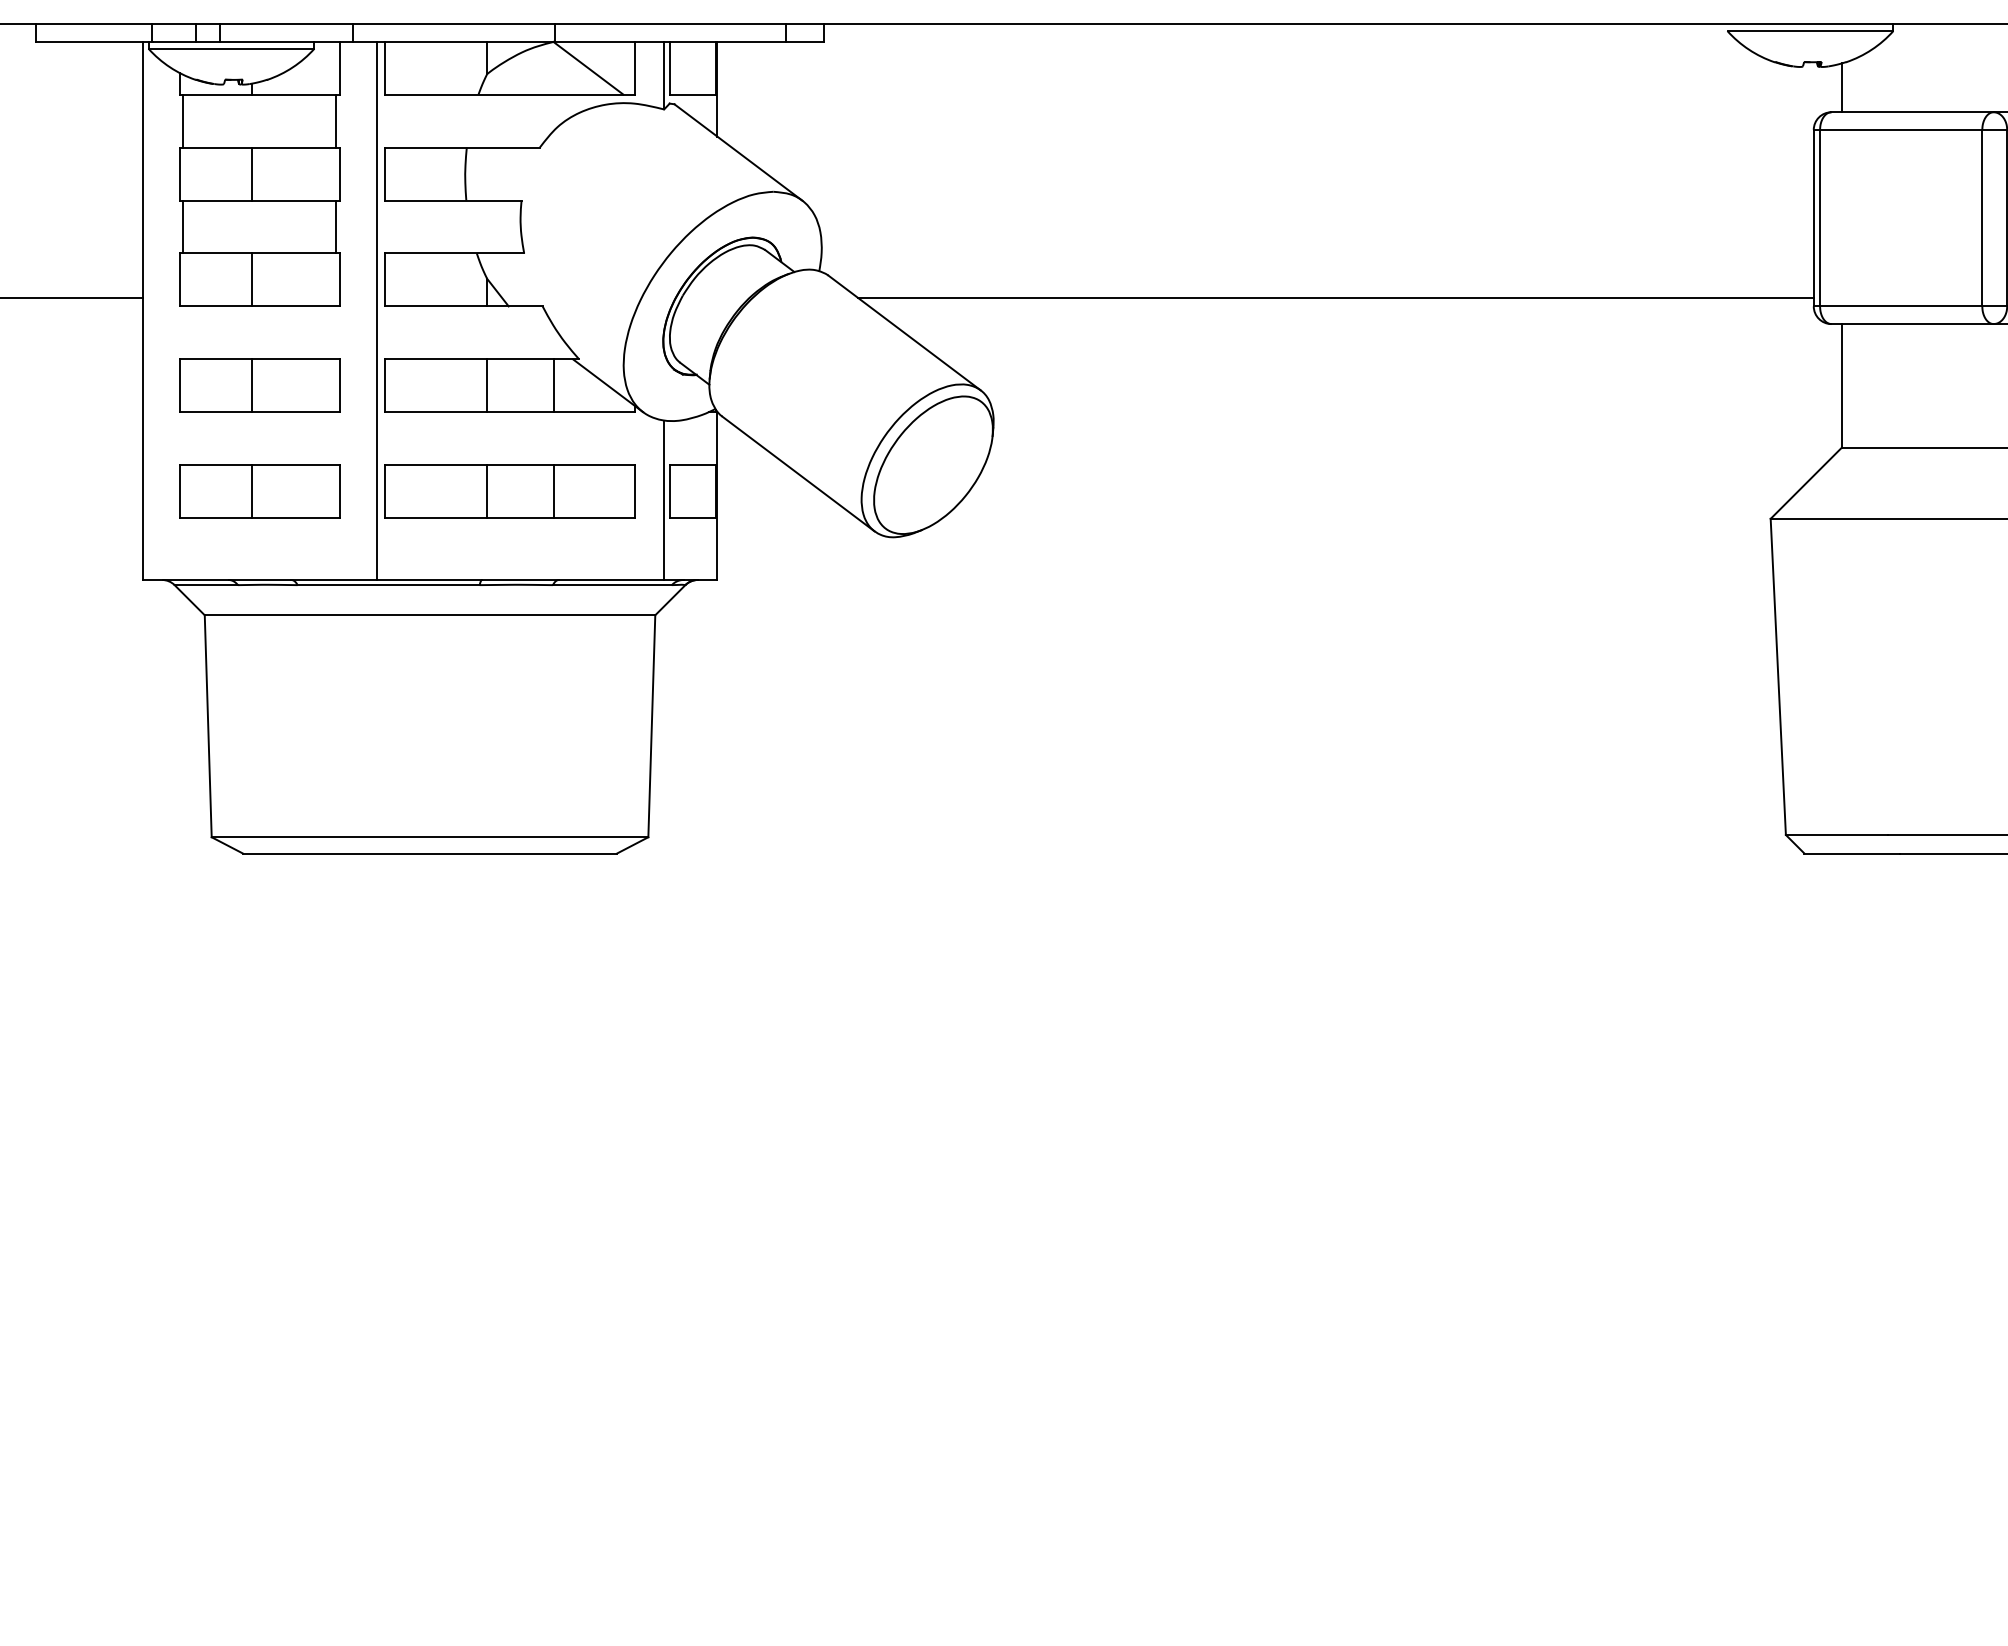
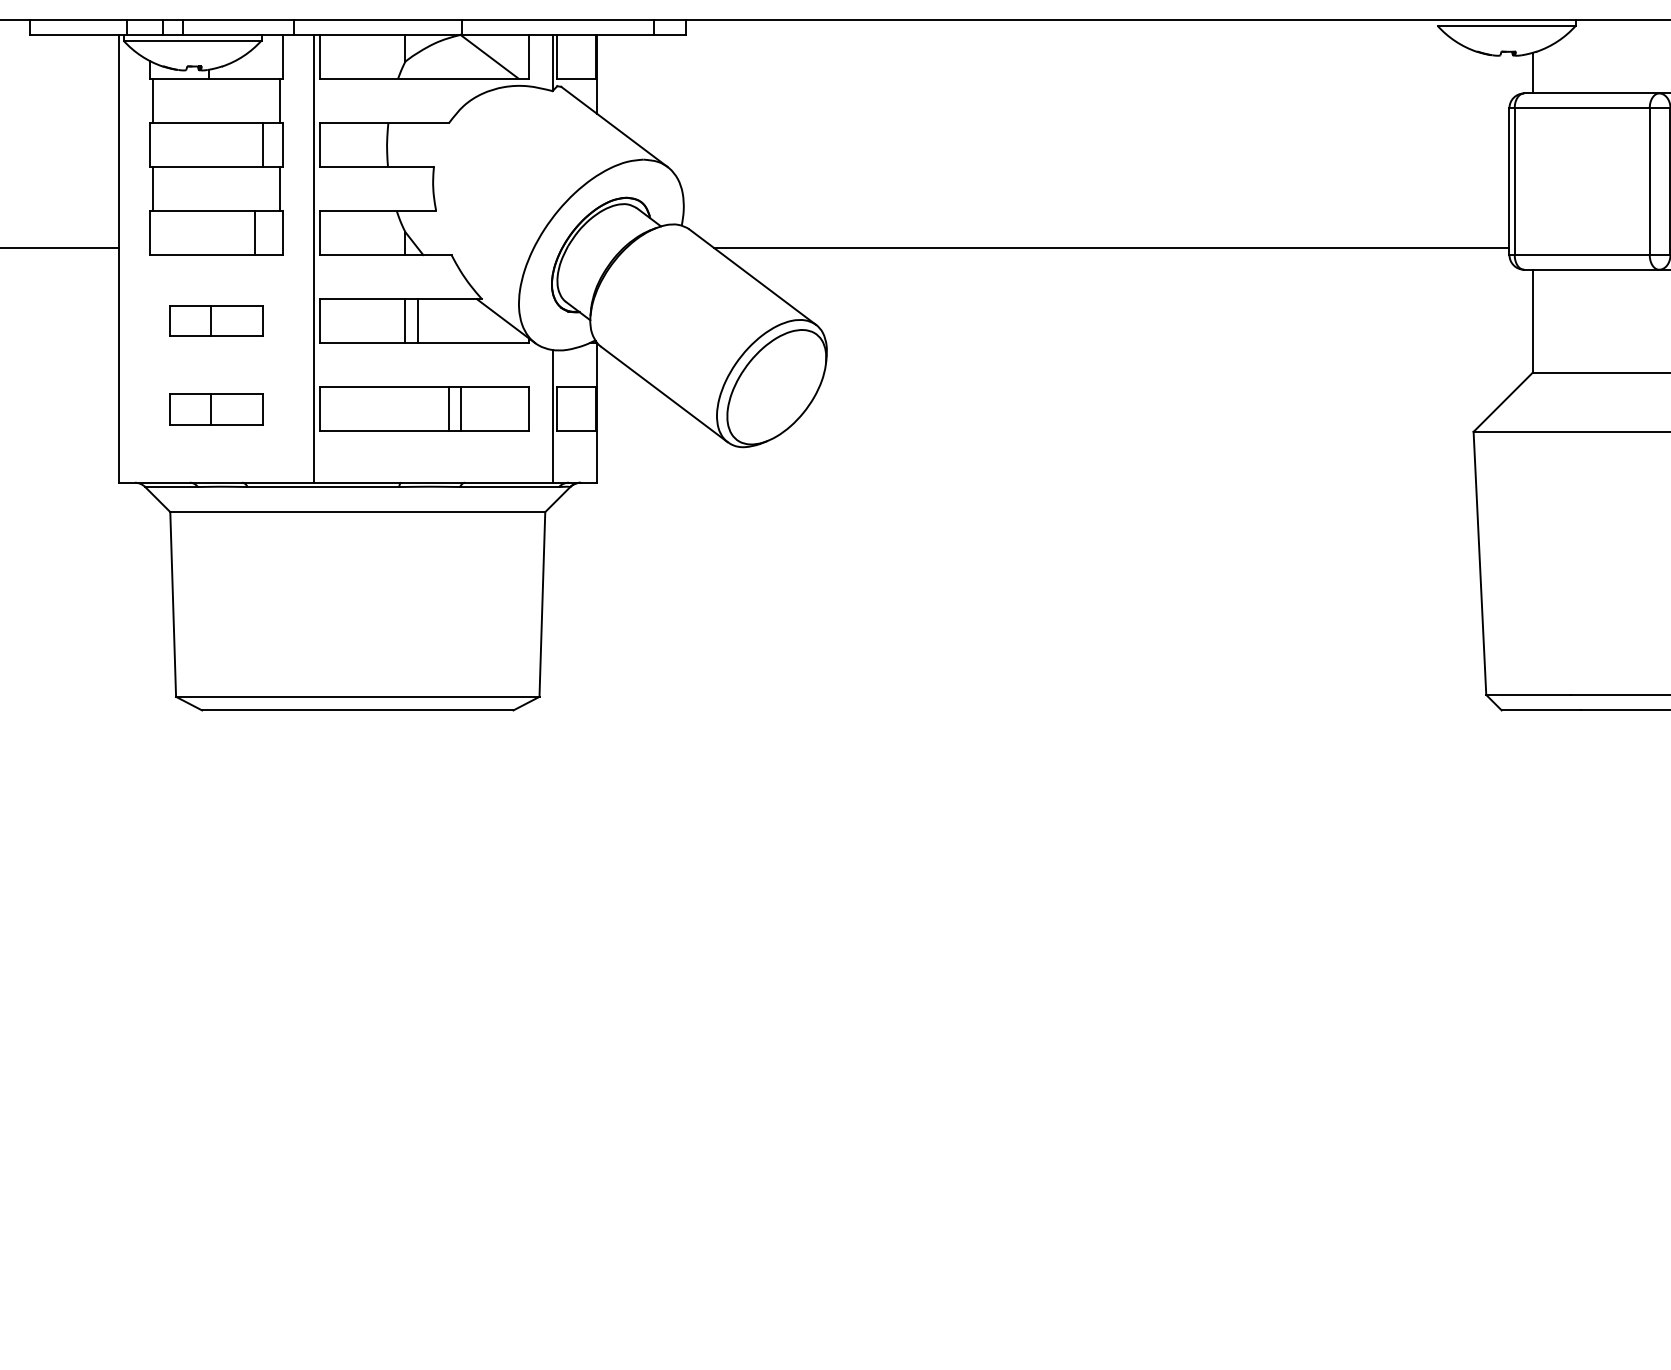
line: (251, 173) -> (262, 144), moved
line: (251, 279) -> (254, 232), moved
part: (259, 385) -> (215, 320), size x0.7
line: (553, 385) -> (418, 320), moved
part: (259, 491) -> (215, 409), size x0.7
line: (487, 491) -> (448, 409), moved

